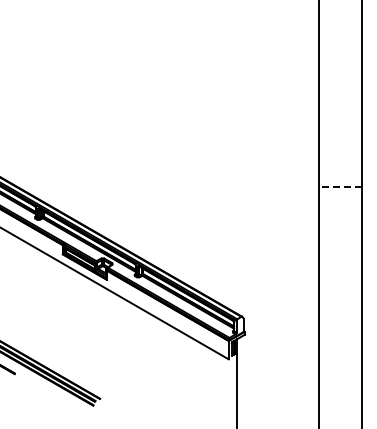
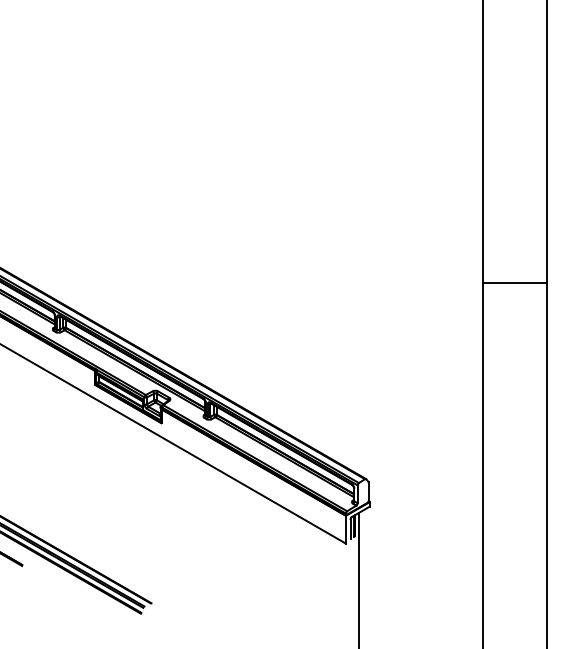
line: (339, 187) -> (513, 283), dashed -> solid

